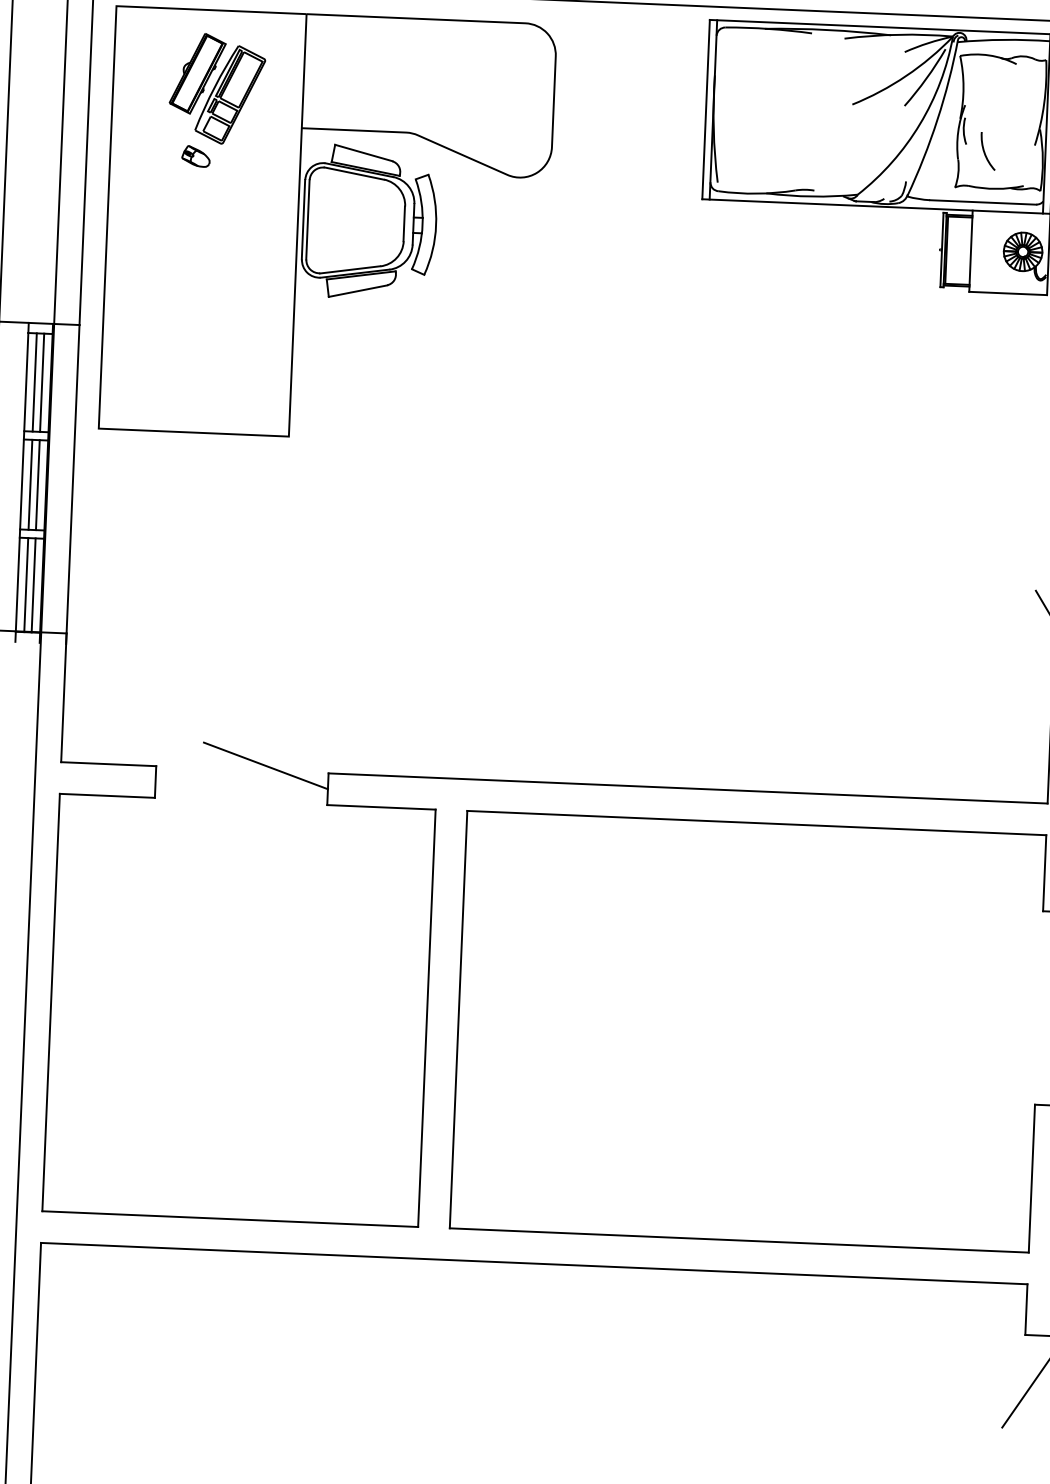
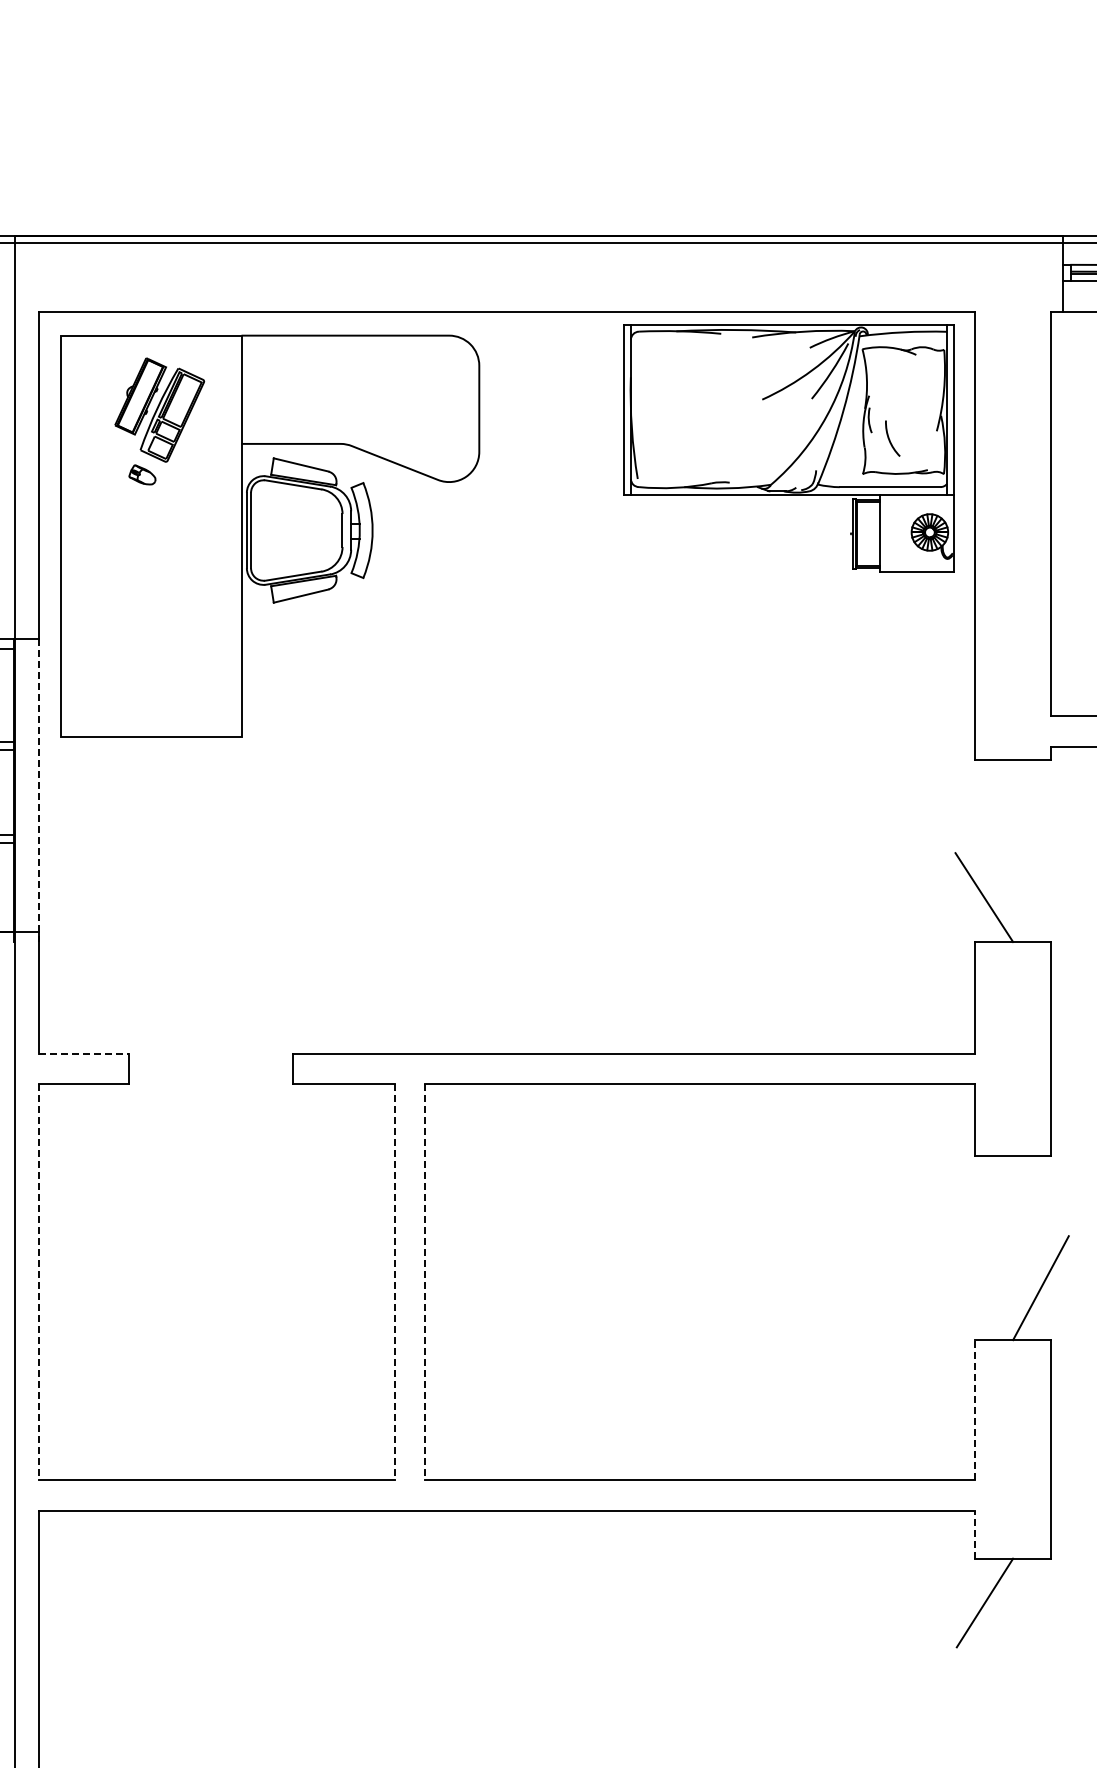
line: (42, 382) -> (5, 695), removed
line: (37, 485) -> (5, 792), removed
line: (72, 485) -> (38, 791), solid -> dashed
line: (33, 585) -> (5, 887), removed
line: (109, 764) -> (84, 1054), solid -> dashed
line: (265, 765) -> (232, 1049), removed
line: (50, 1002) -> (38, 1282), solid -> dashed
line: (427, 1018) -> (395, 1282), solid -> dashed
line: (458, 1019) -> (425, 1282), solid -> dashed
line: (1032, 1177) -> (975, 1409), solid -> dashed
line: (1026, 1309) -> (975, 1534), solid -> dashed

